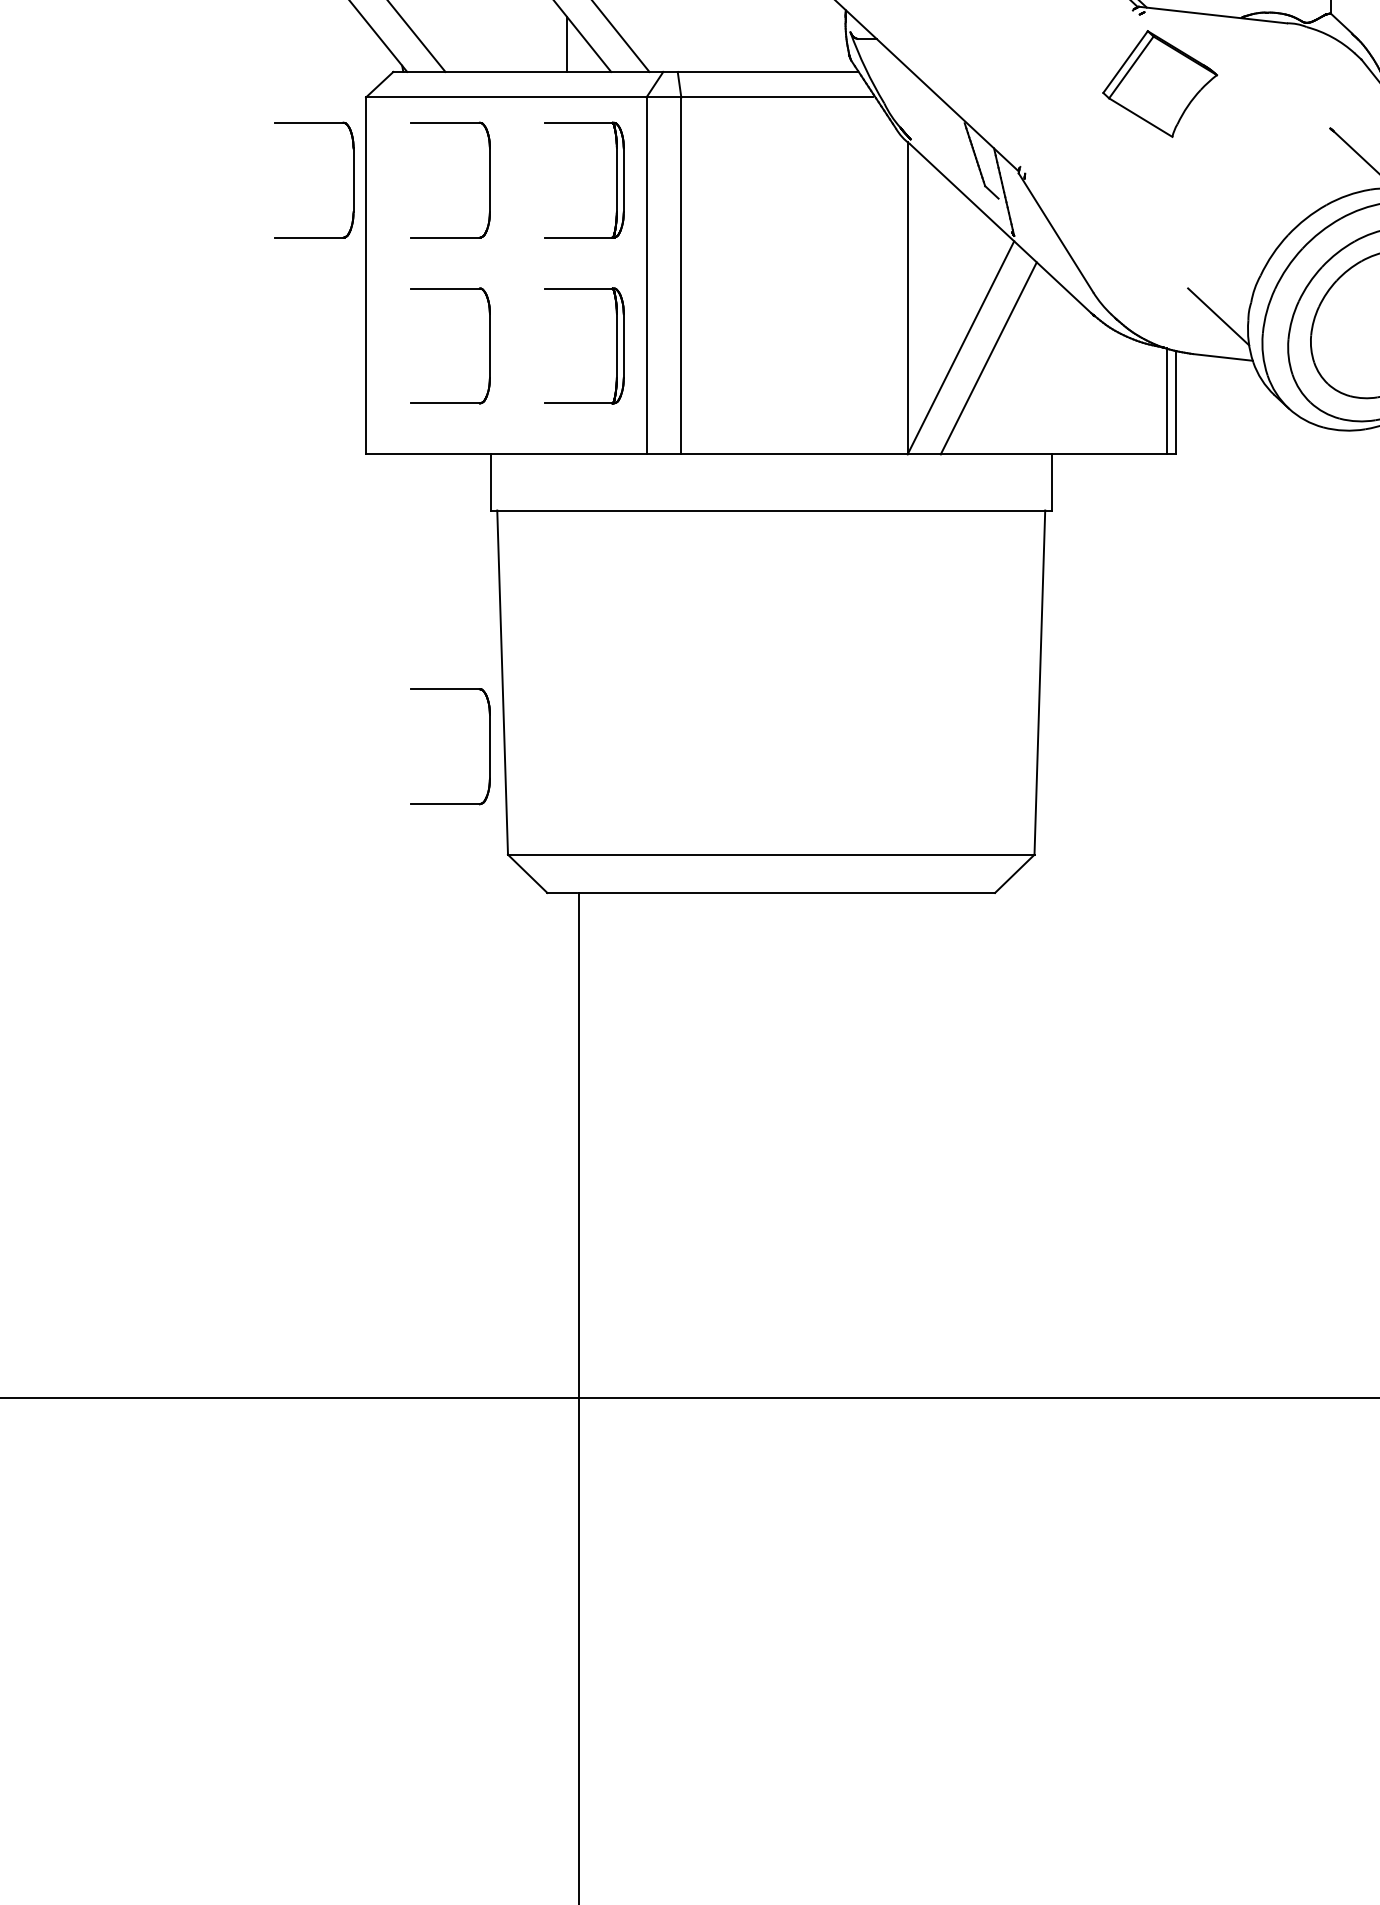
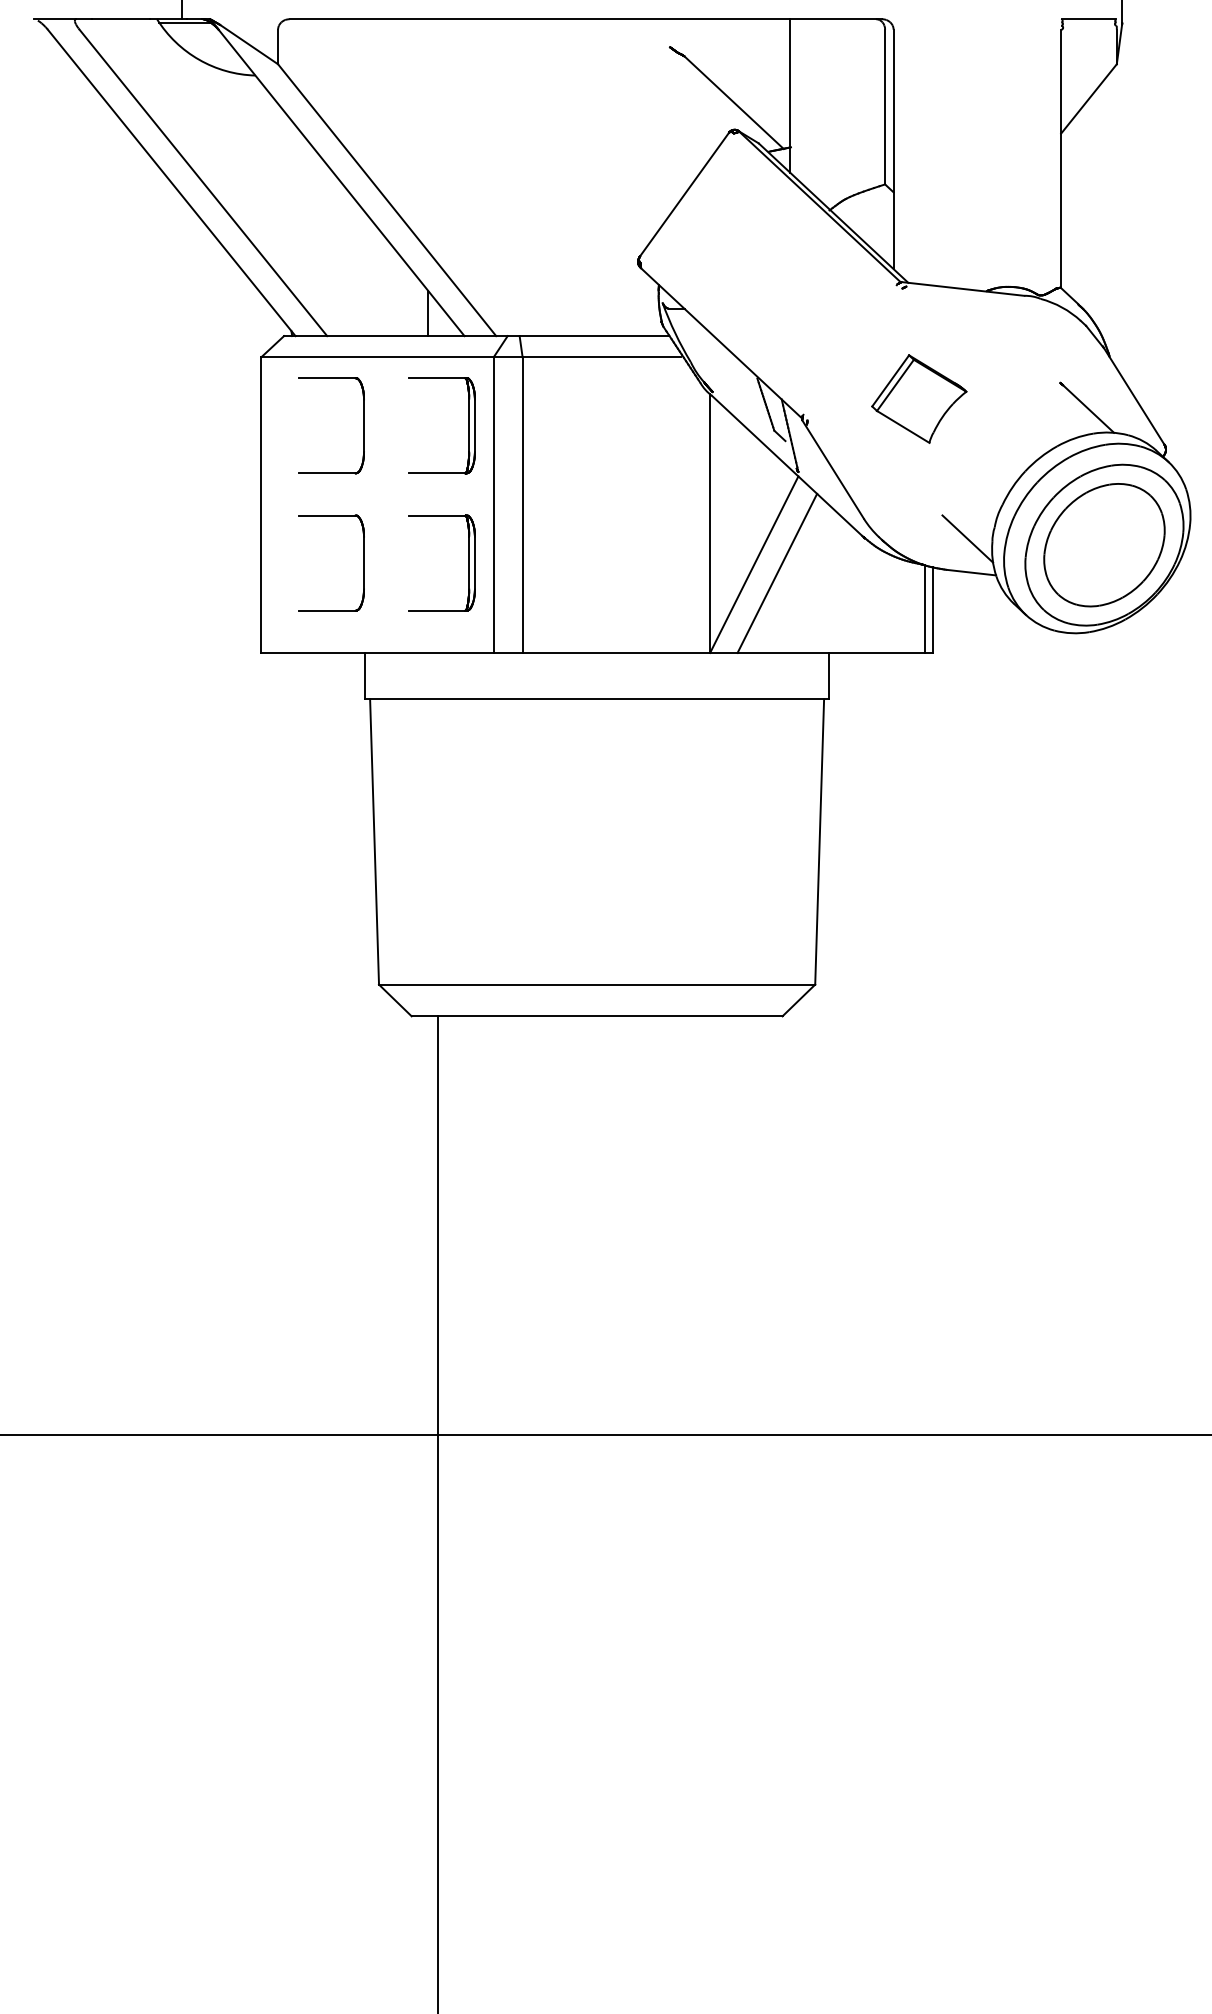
part: (1160, 83) -> (919, 398), moved
part: (352, 179) -> (250, 425), removed
part: (489, 745) -> (363, 894), removed

